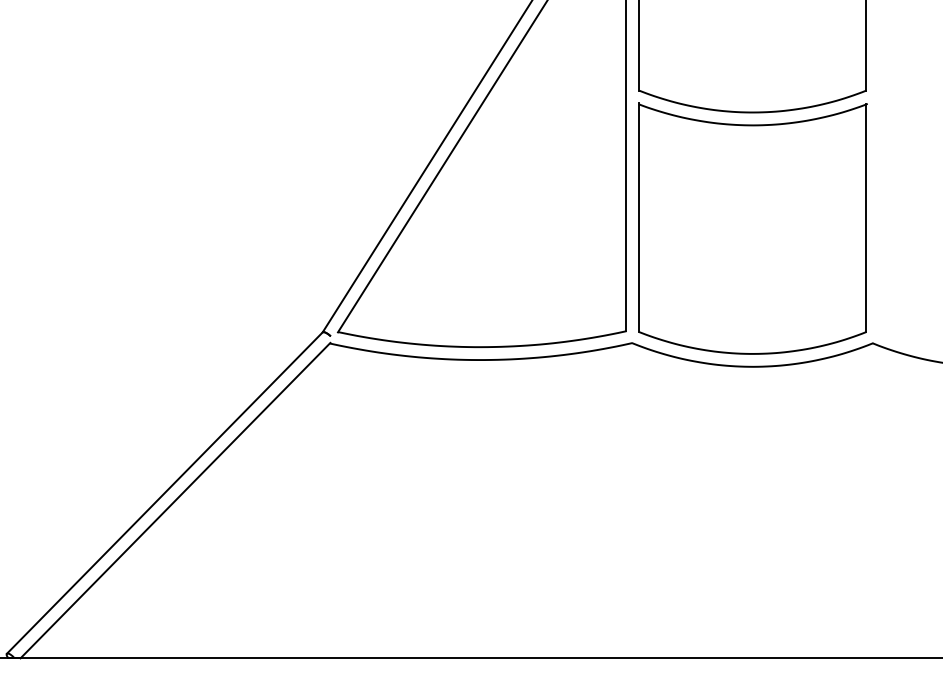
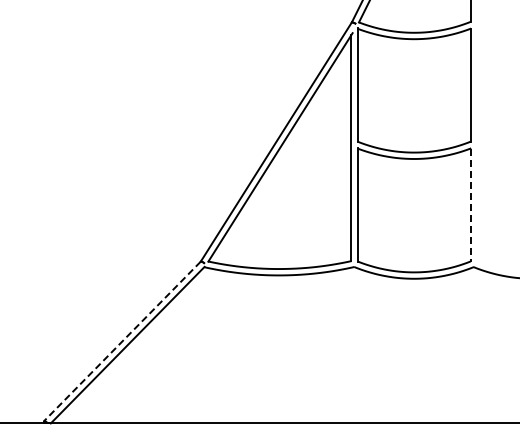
line: (866, 219) -> (470, 205), solid -> dashed
line: (164, 493) -> (122, 341), solid -> dashed

